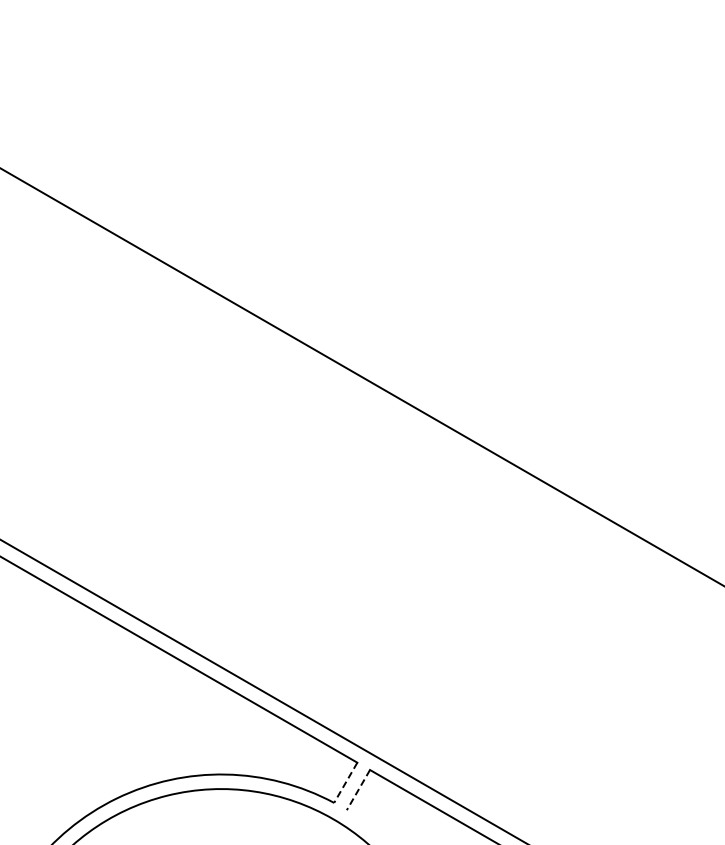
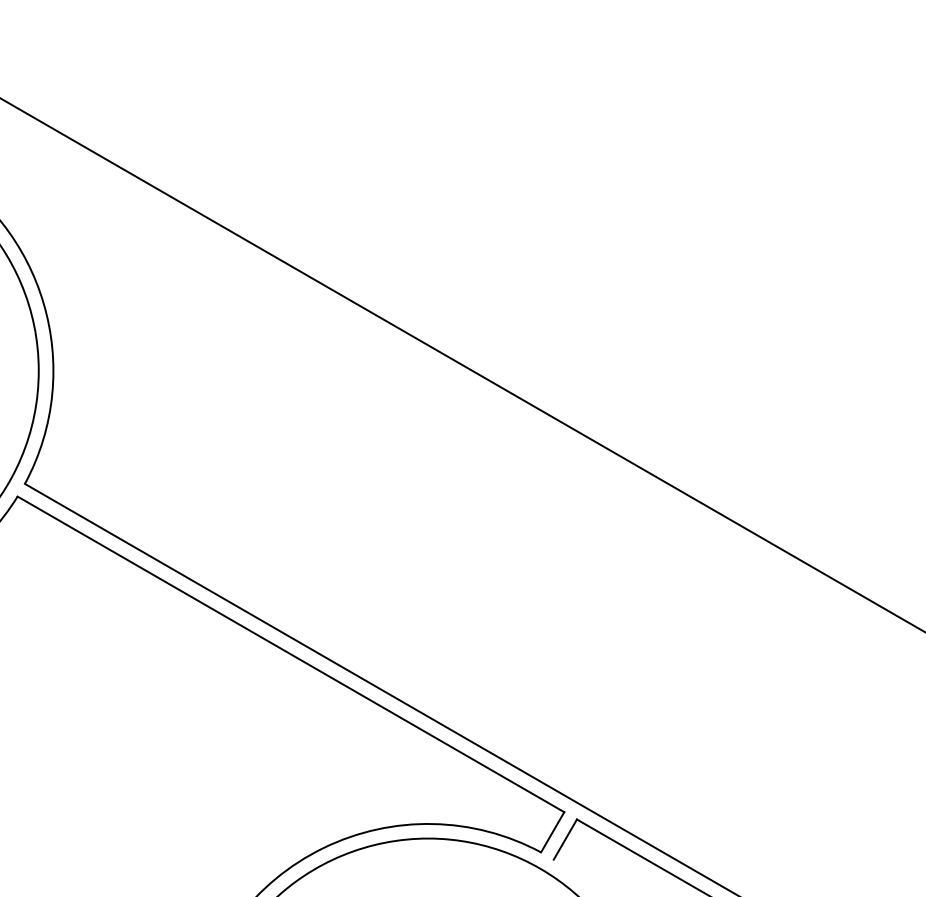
line: (345, 783) -> (552, 832), dashed -> solid
line: (358, 791) -> (565, 840), dashed -> solid

